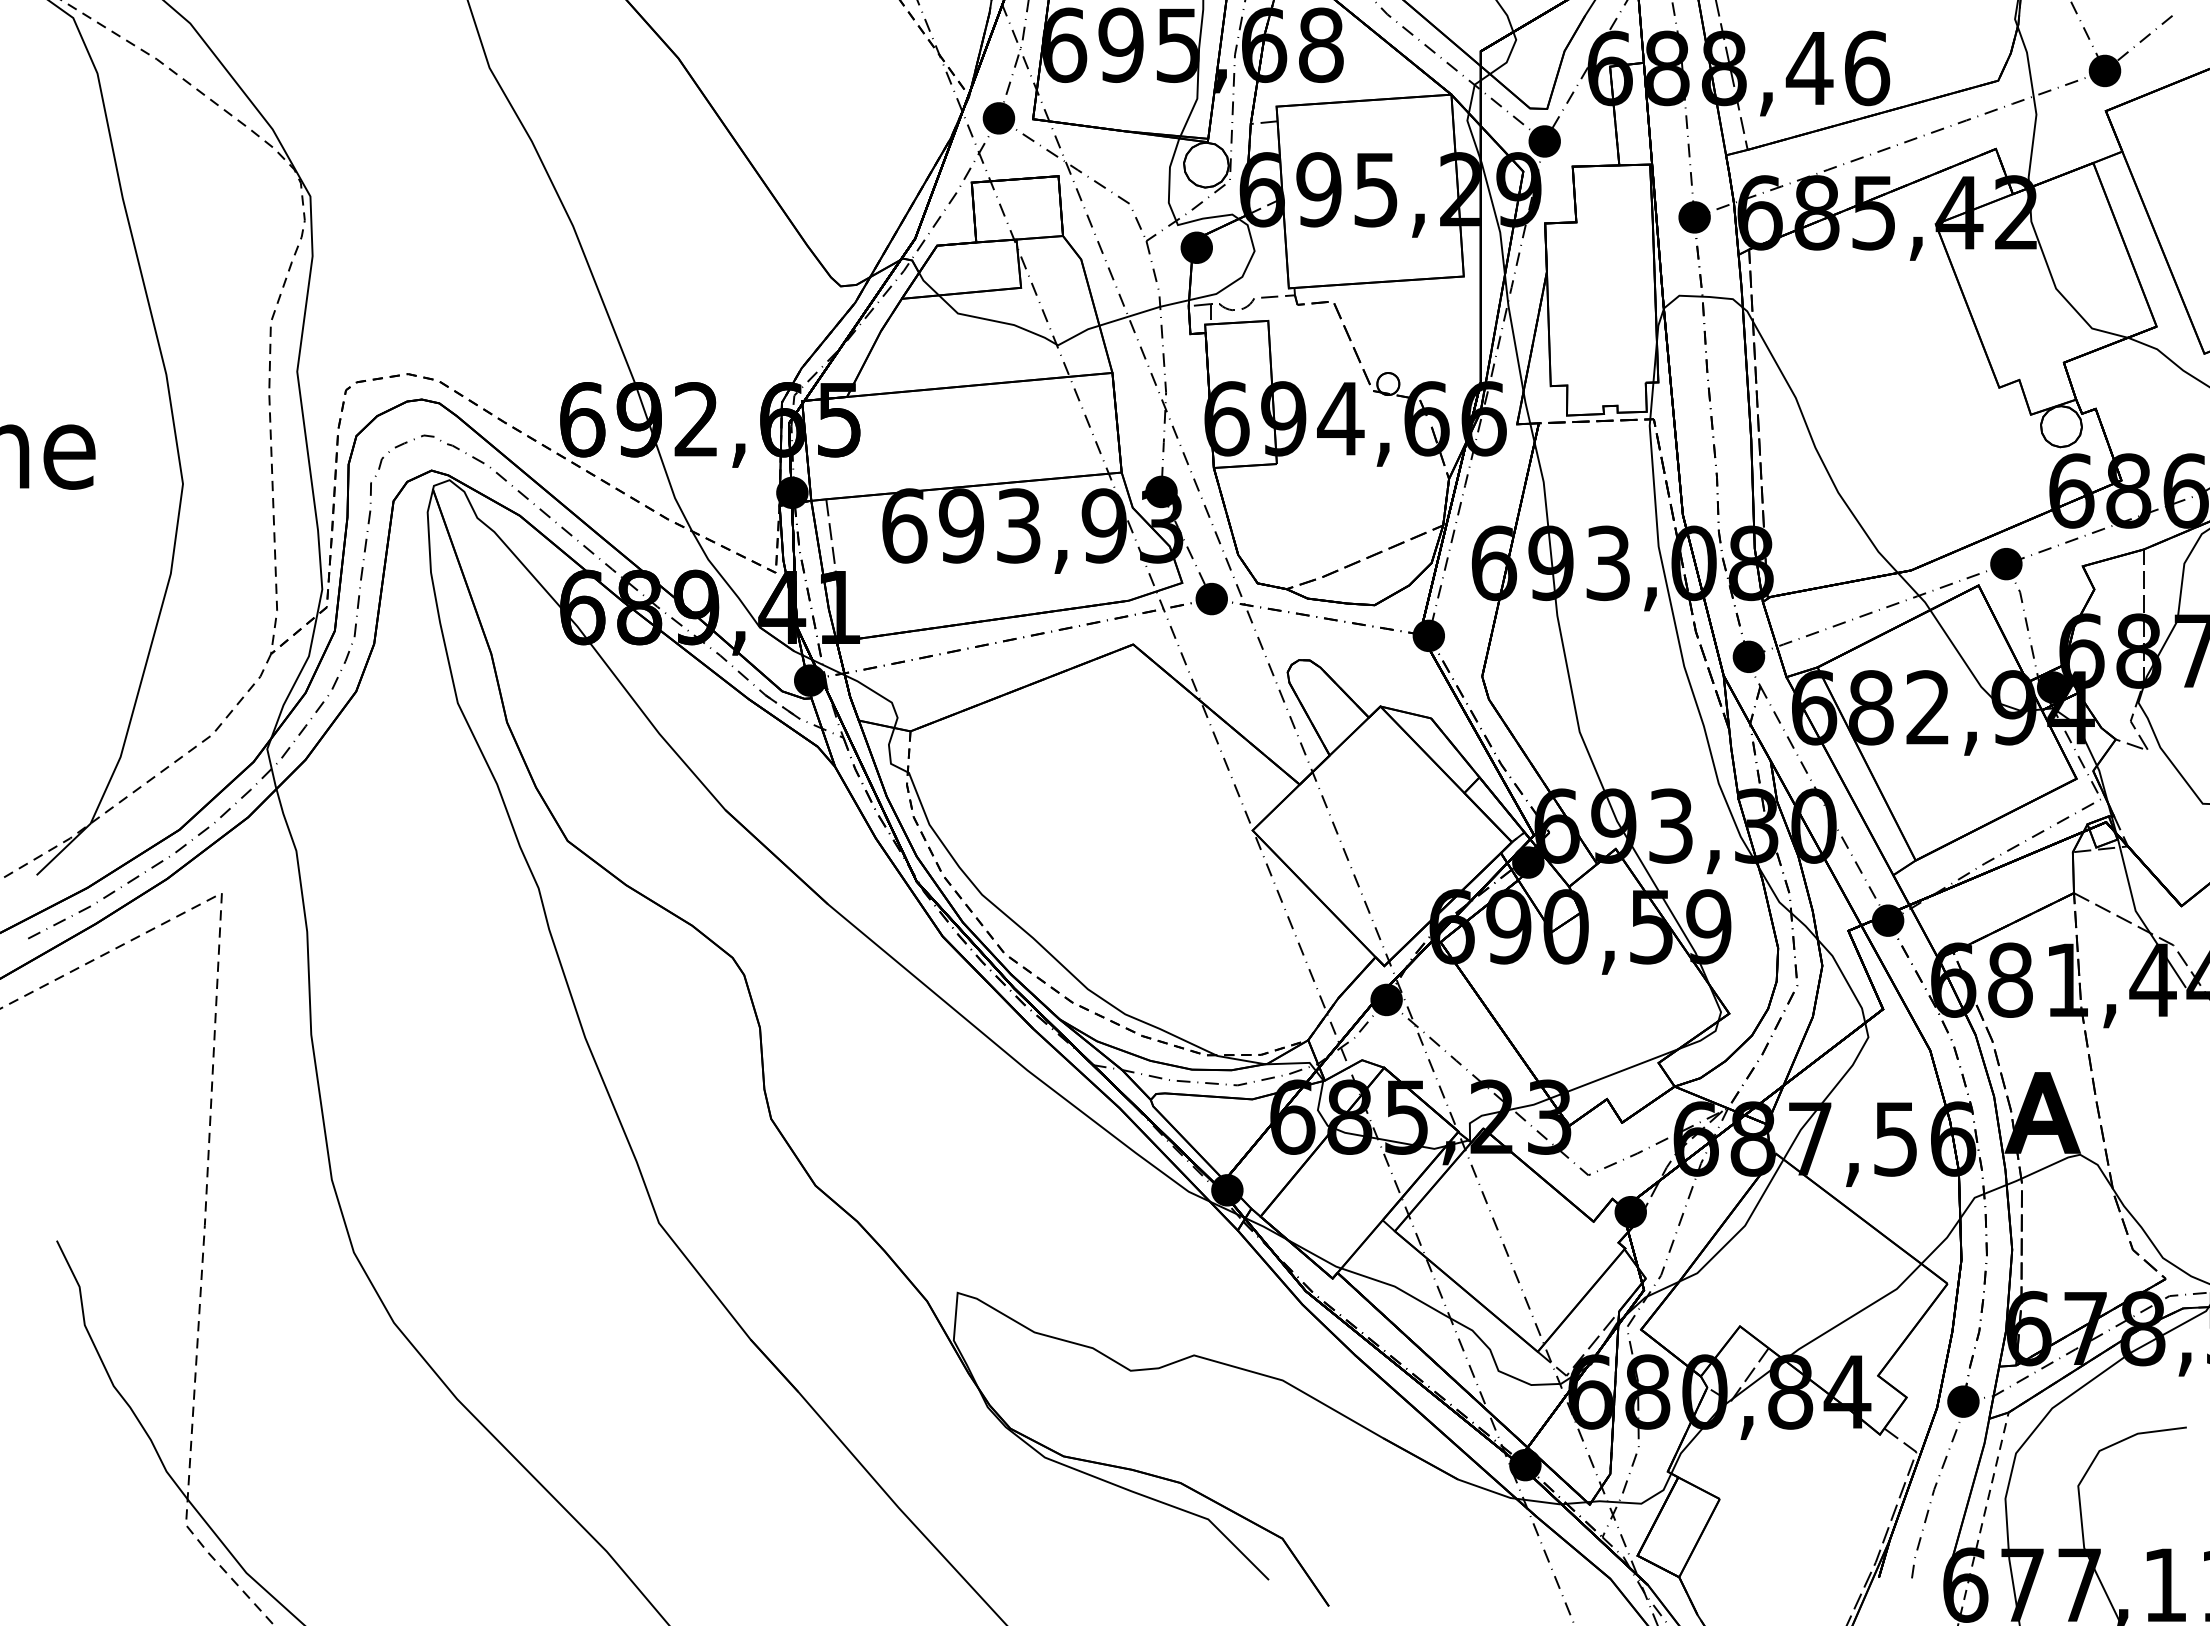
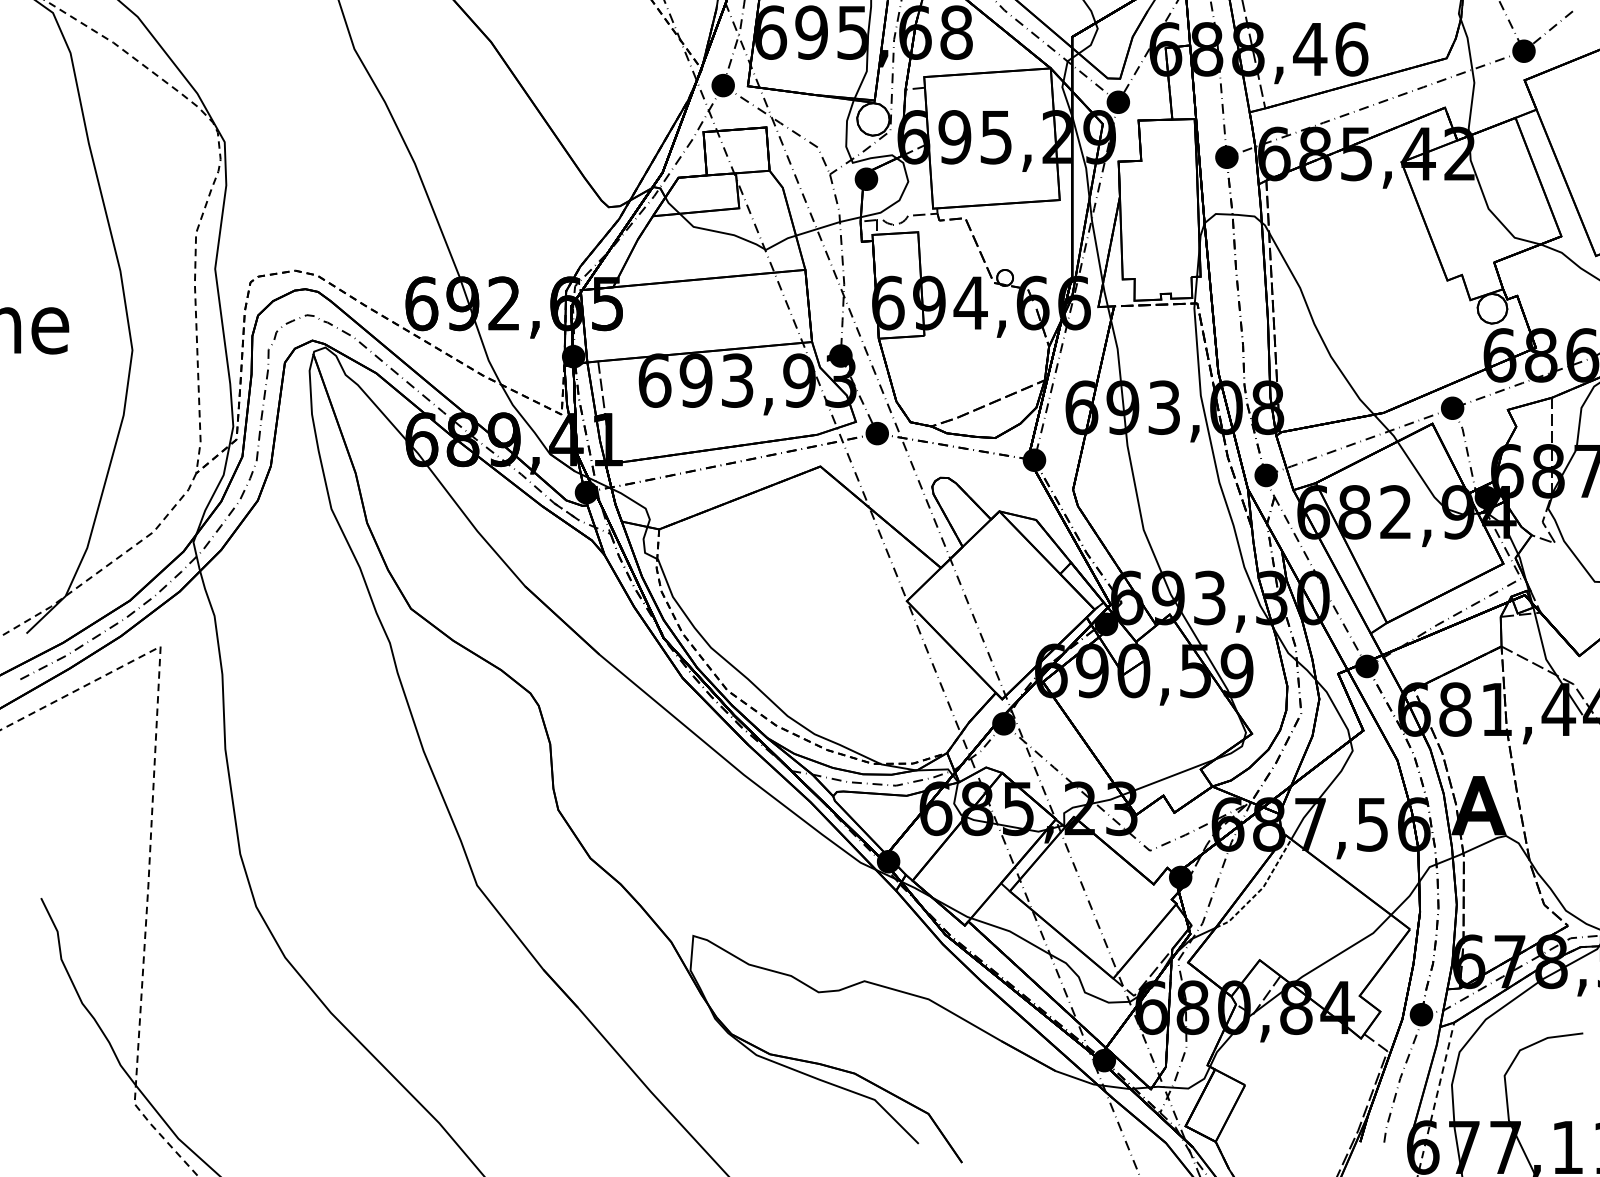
line: (1741, 1229) -> (1260, 890), solid -> dashed

